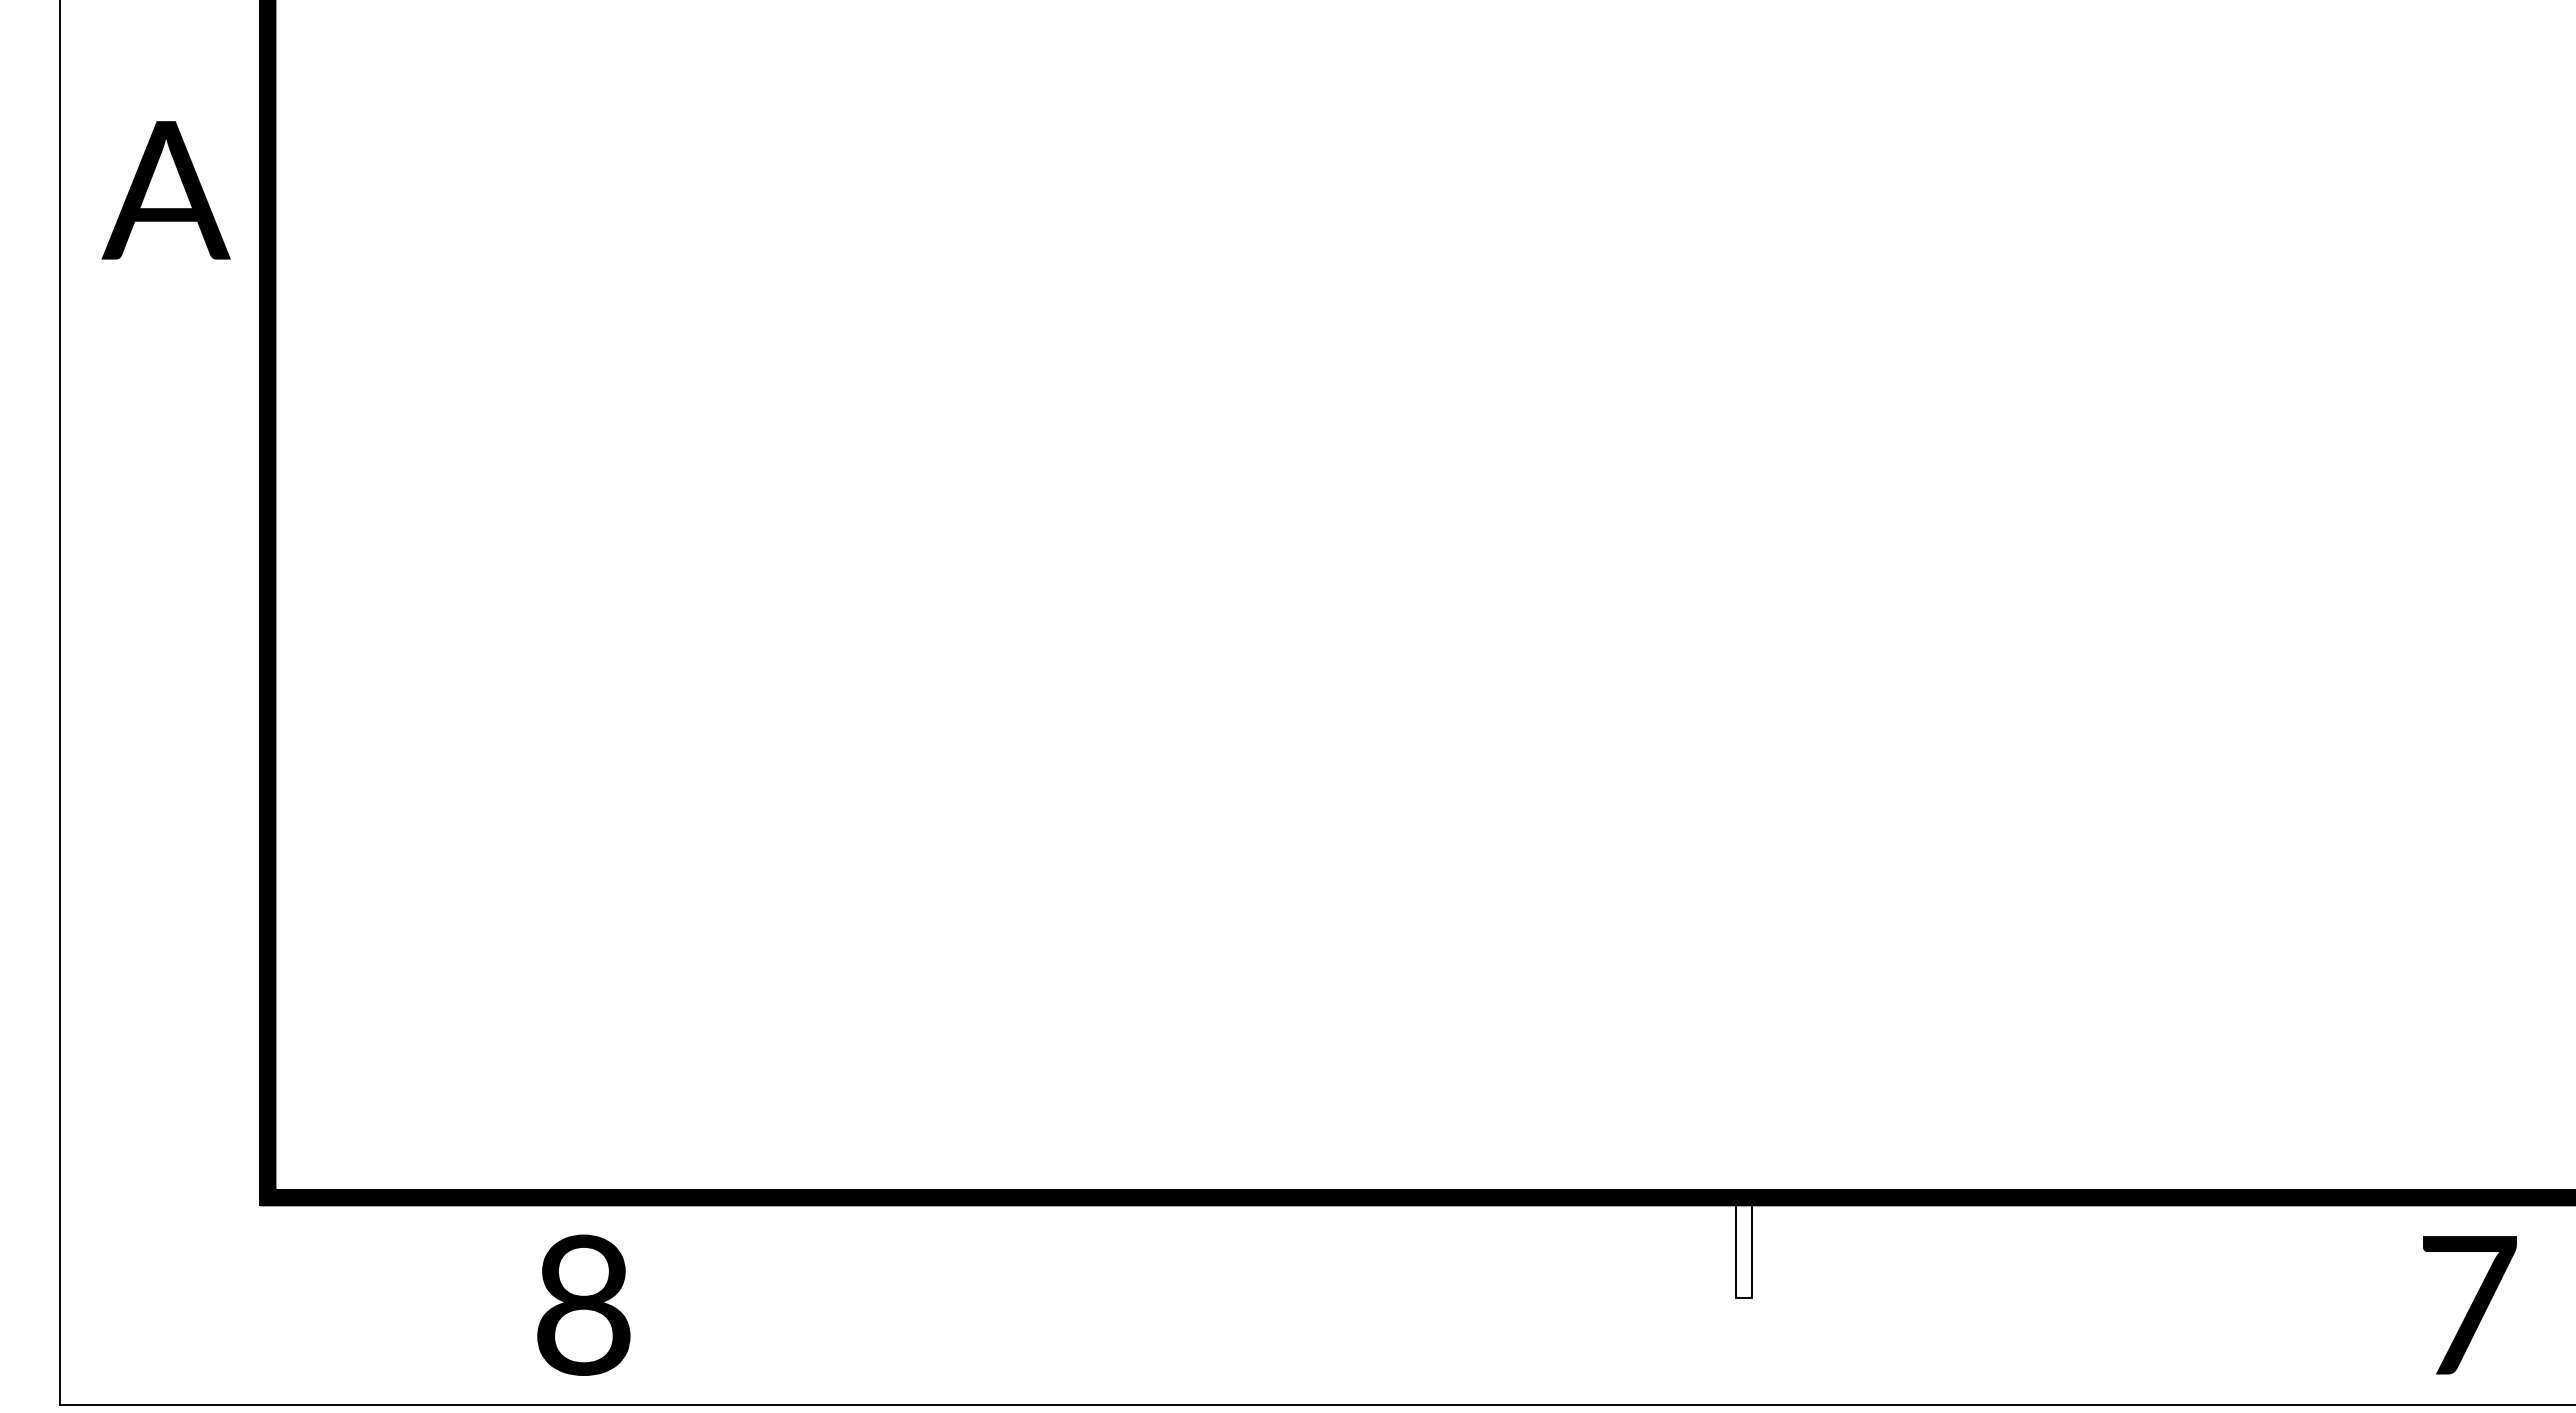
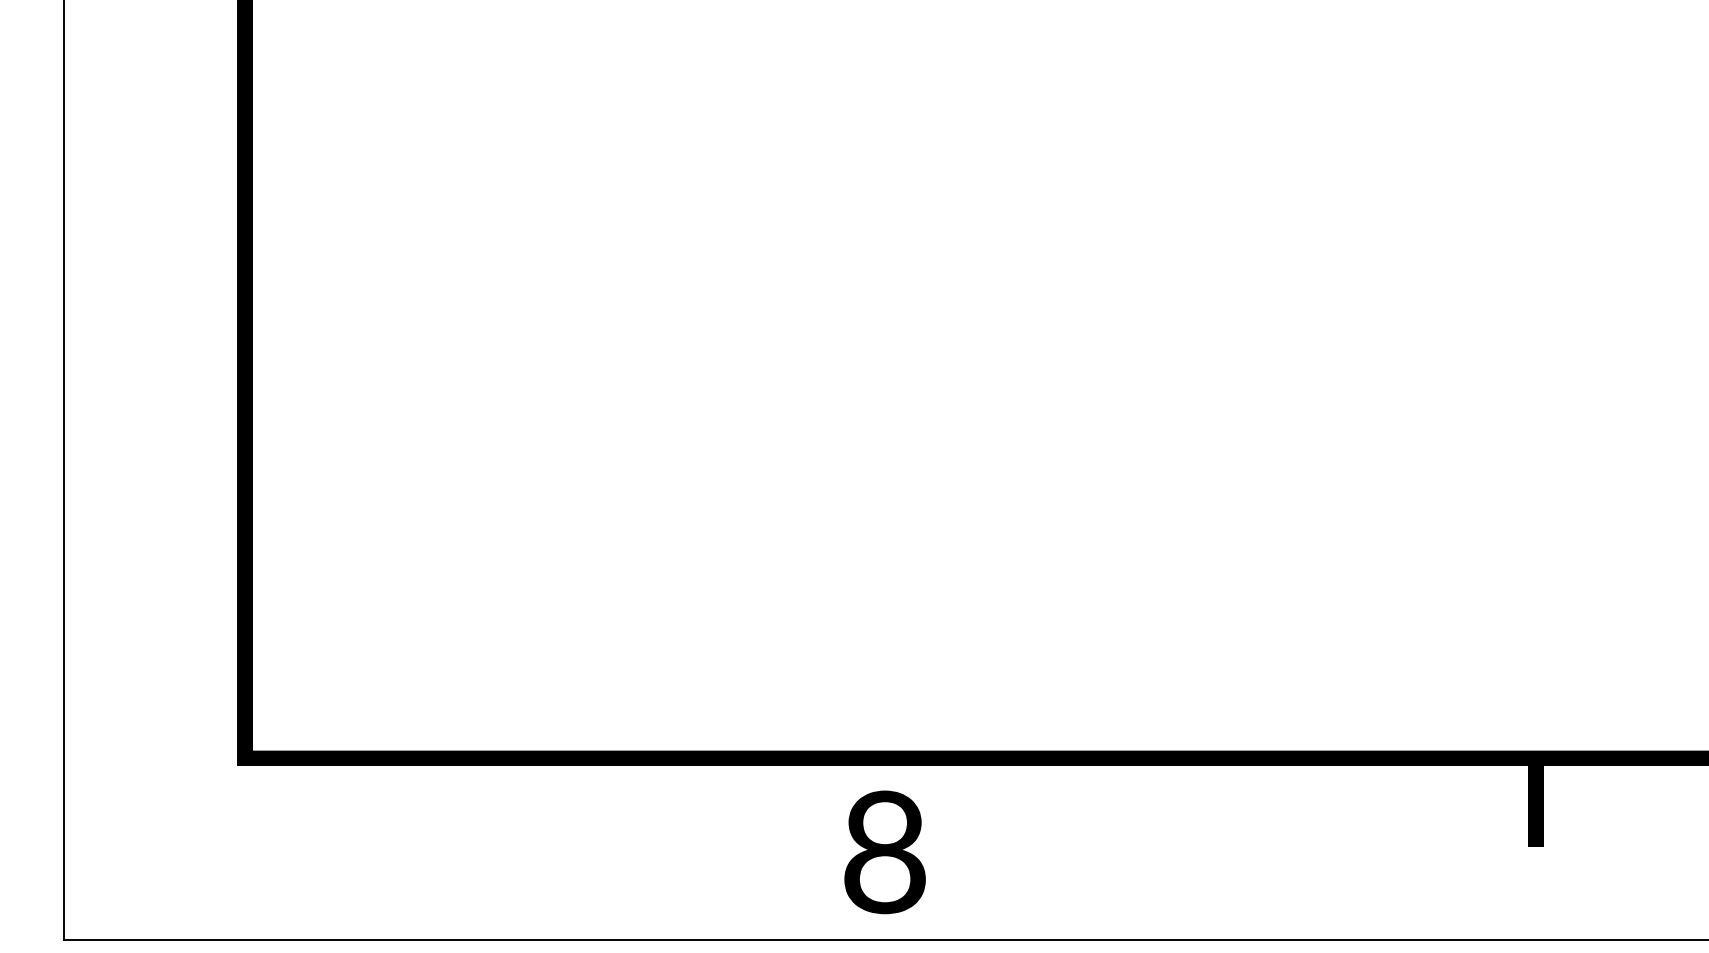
fill: (1743, 1251) -> (1535, 805), added
text: (583, 1304) -> (884, 851), moved

